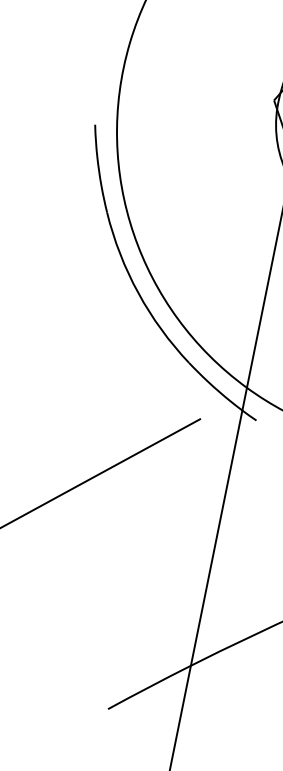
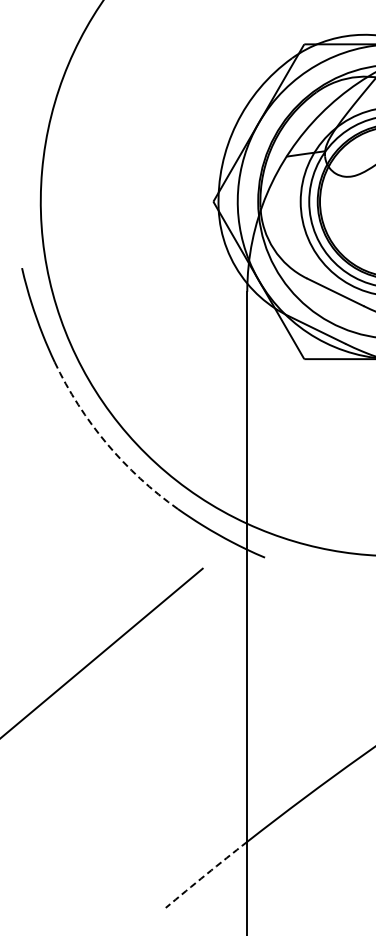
arc: (138, 292) -> (106, 443), solid -> dashed
arc: (149, 687) -> (206, 874), solid -> dashed

